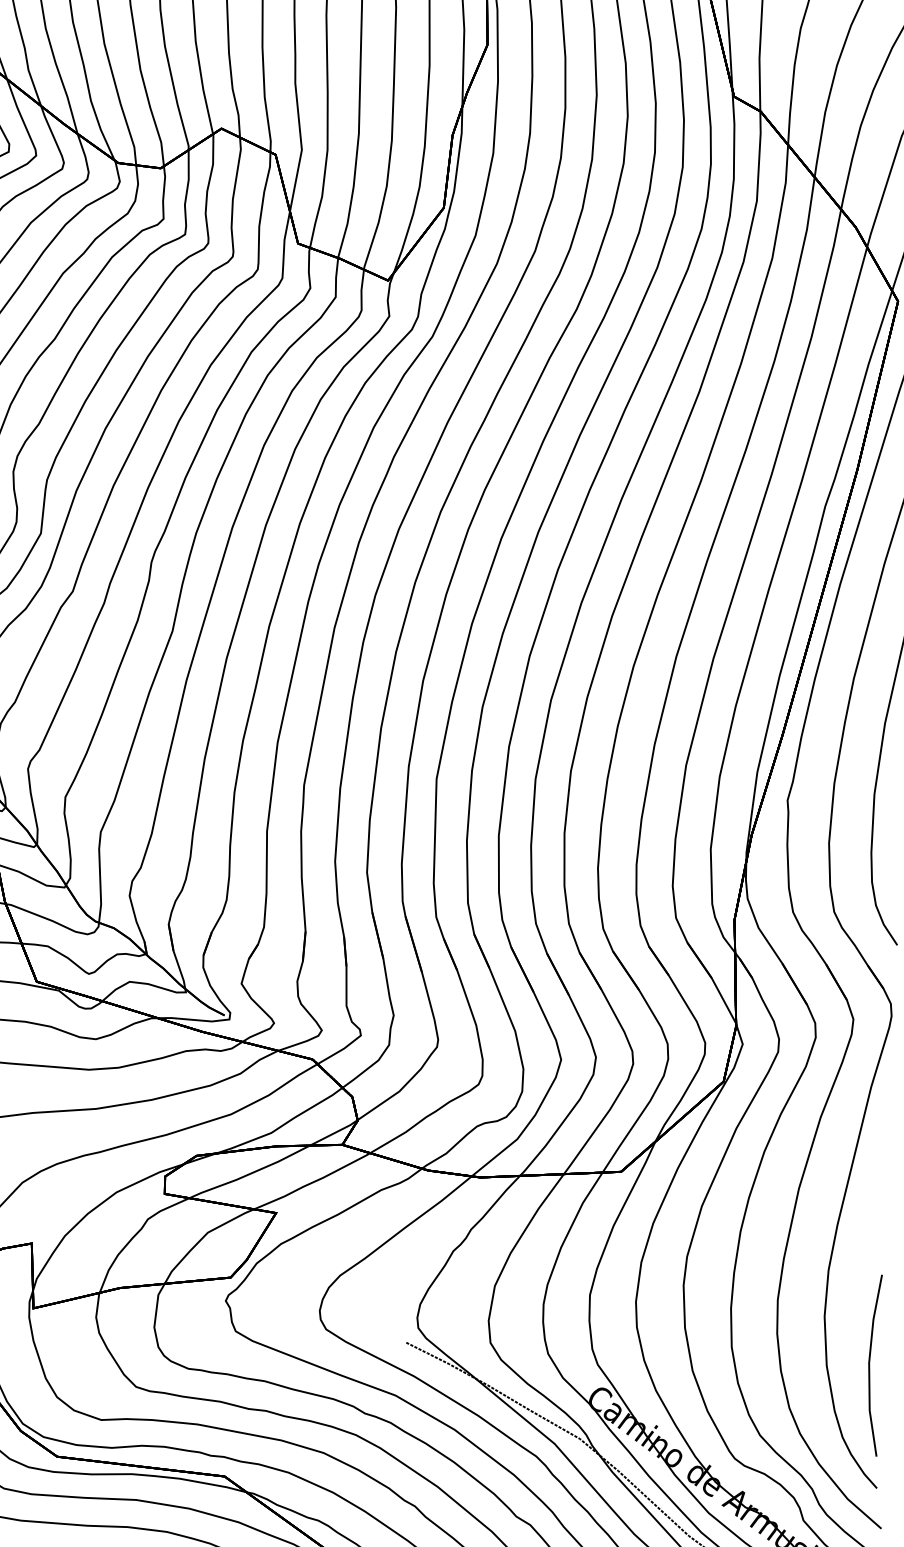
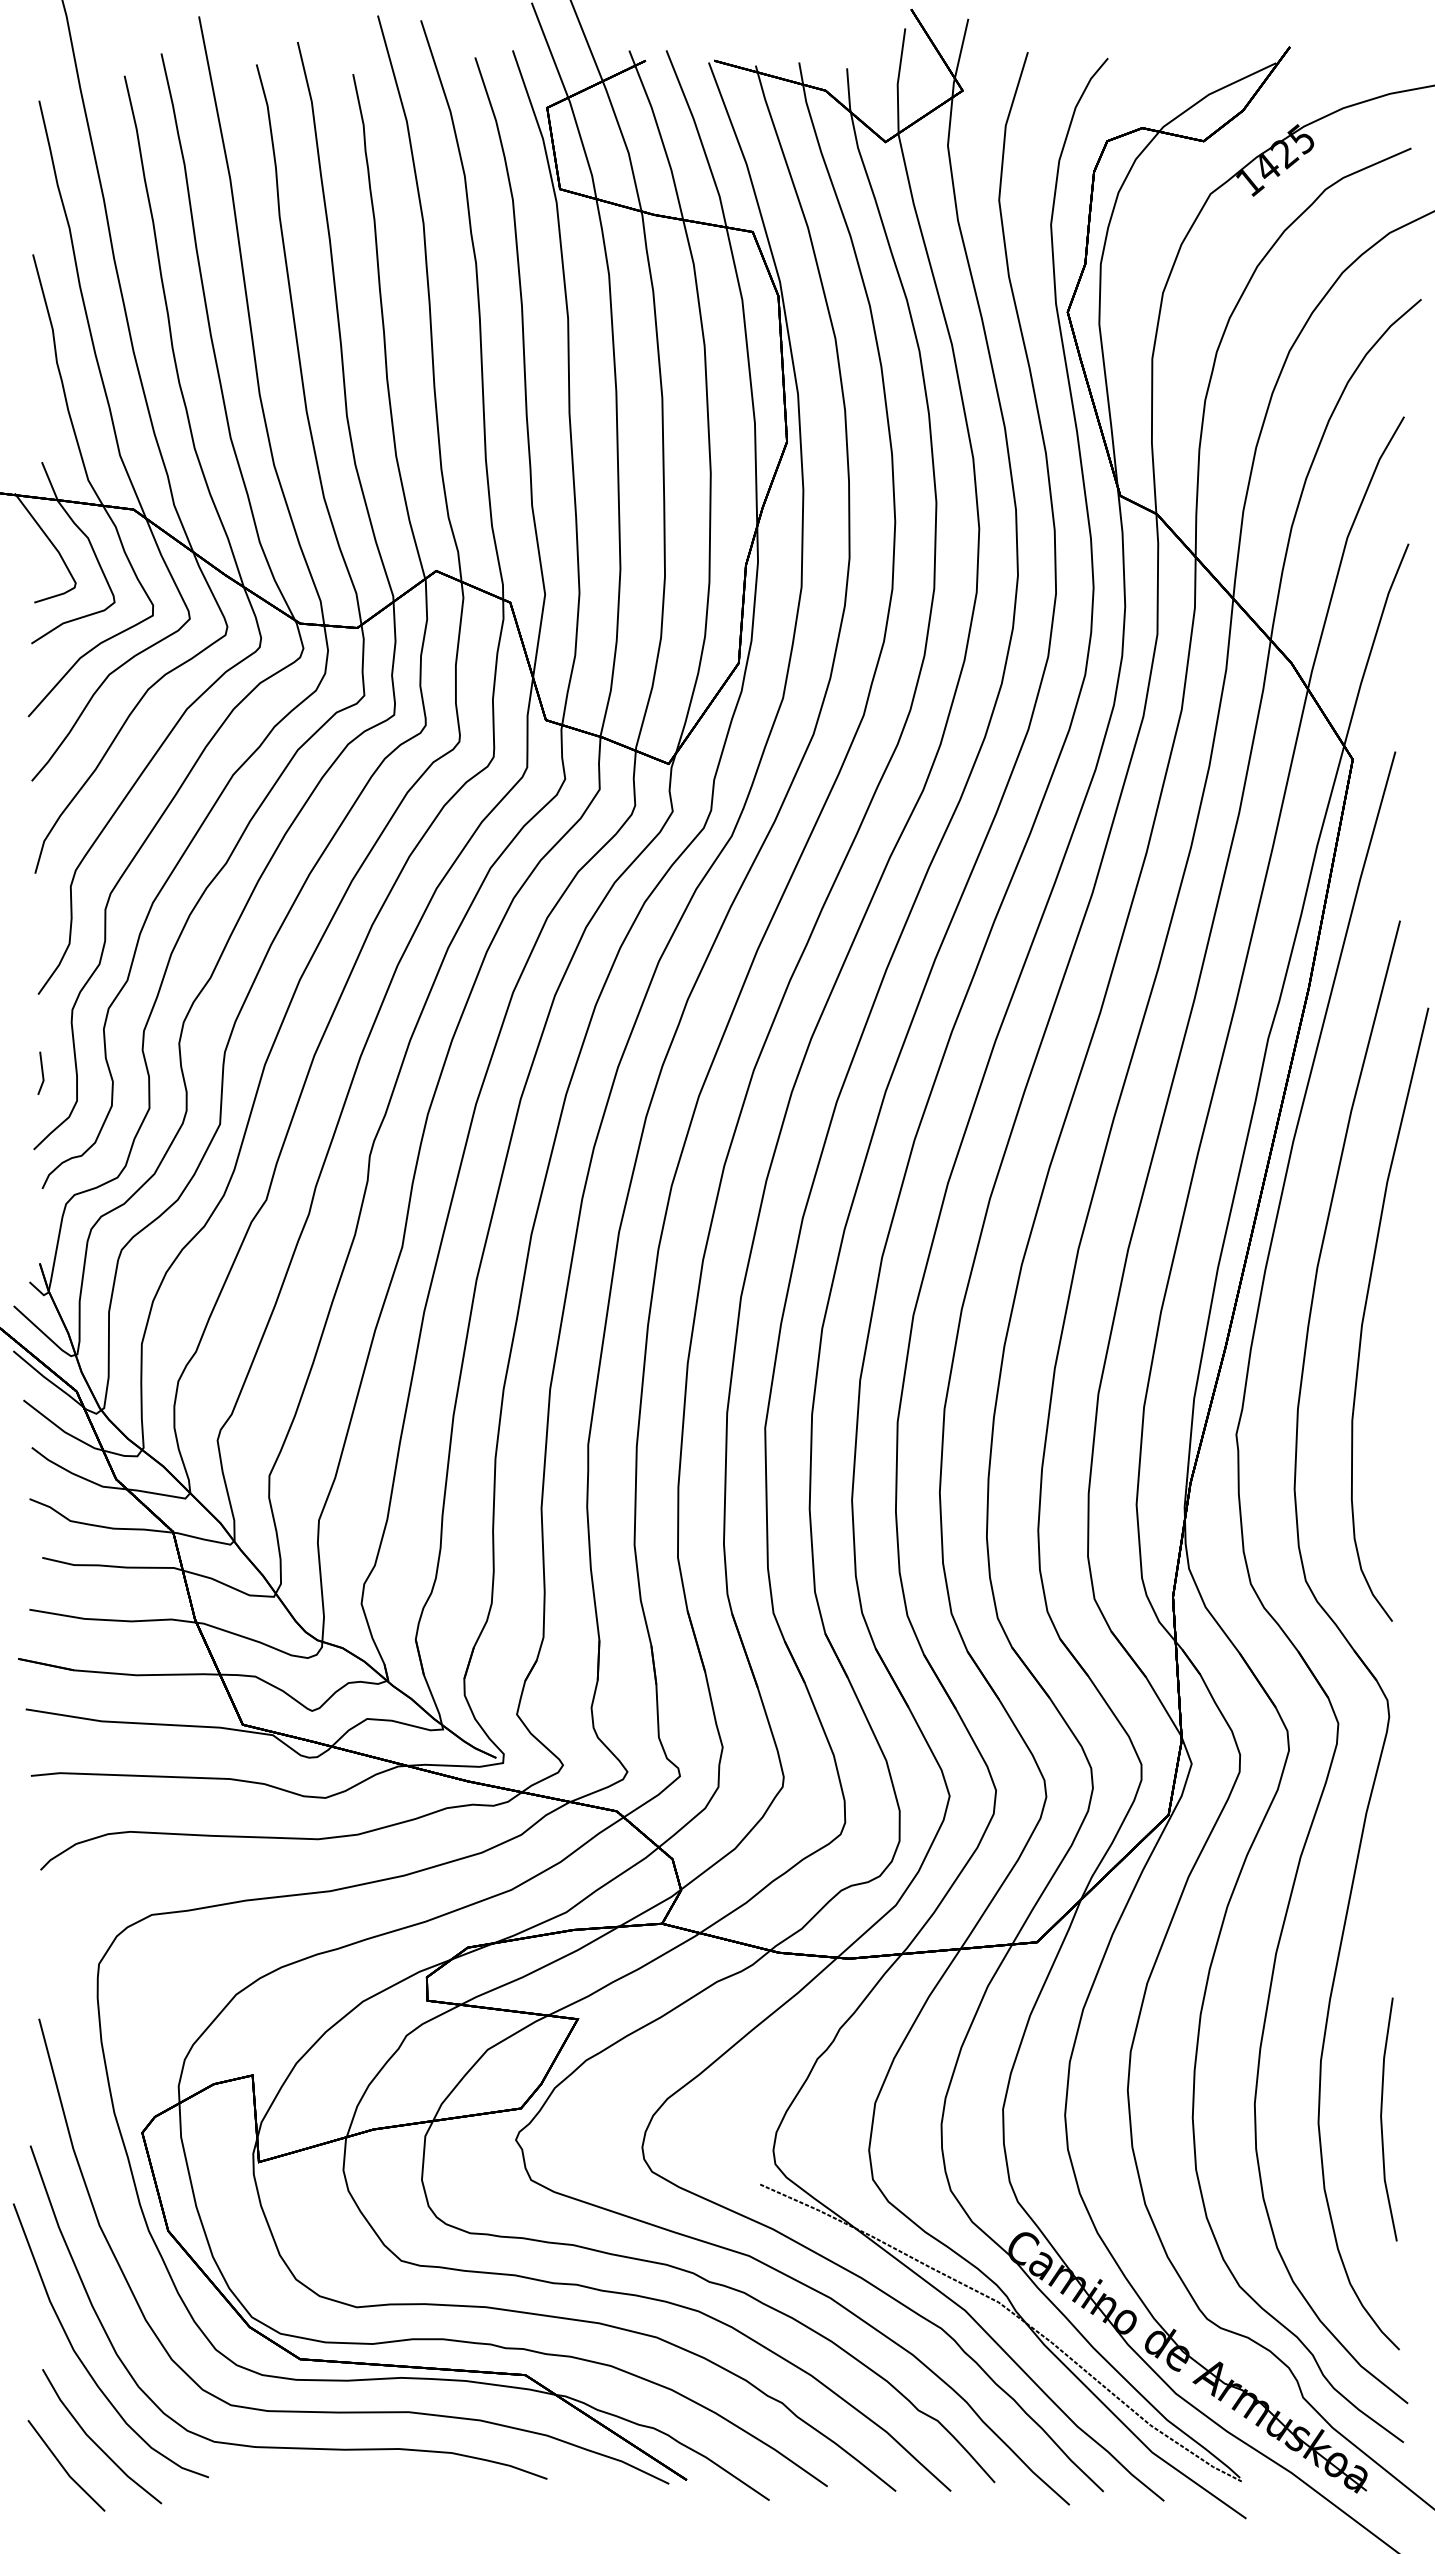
line: (870, 1365) -> (1382, 2119), moved

